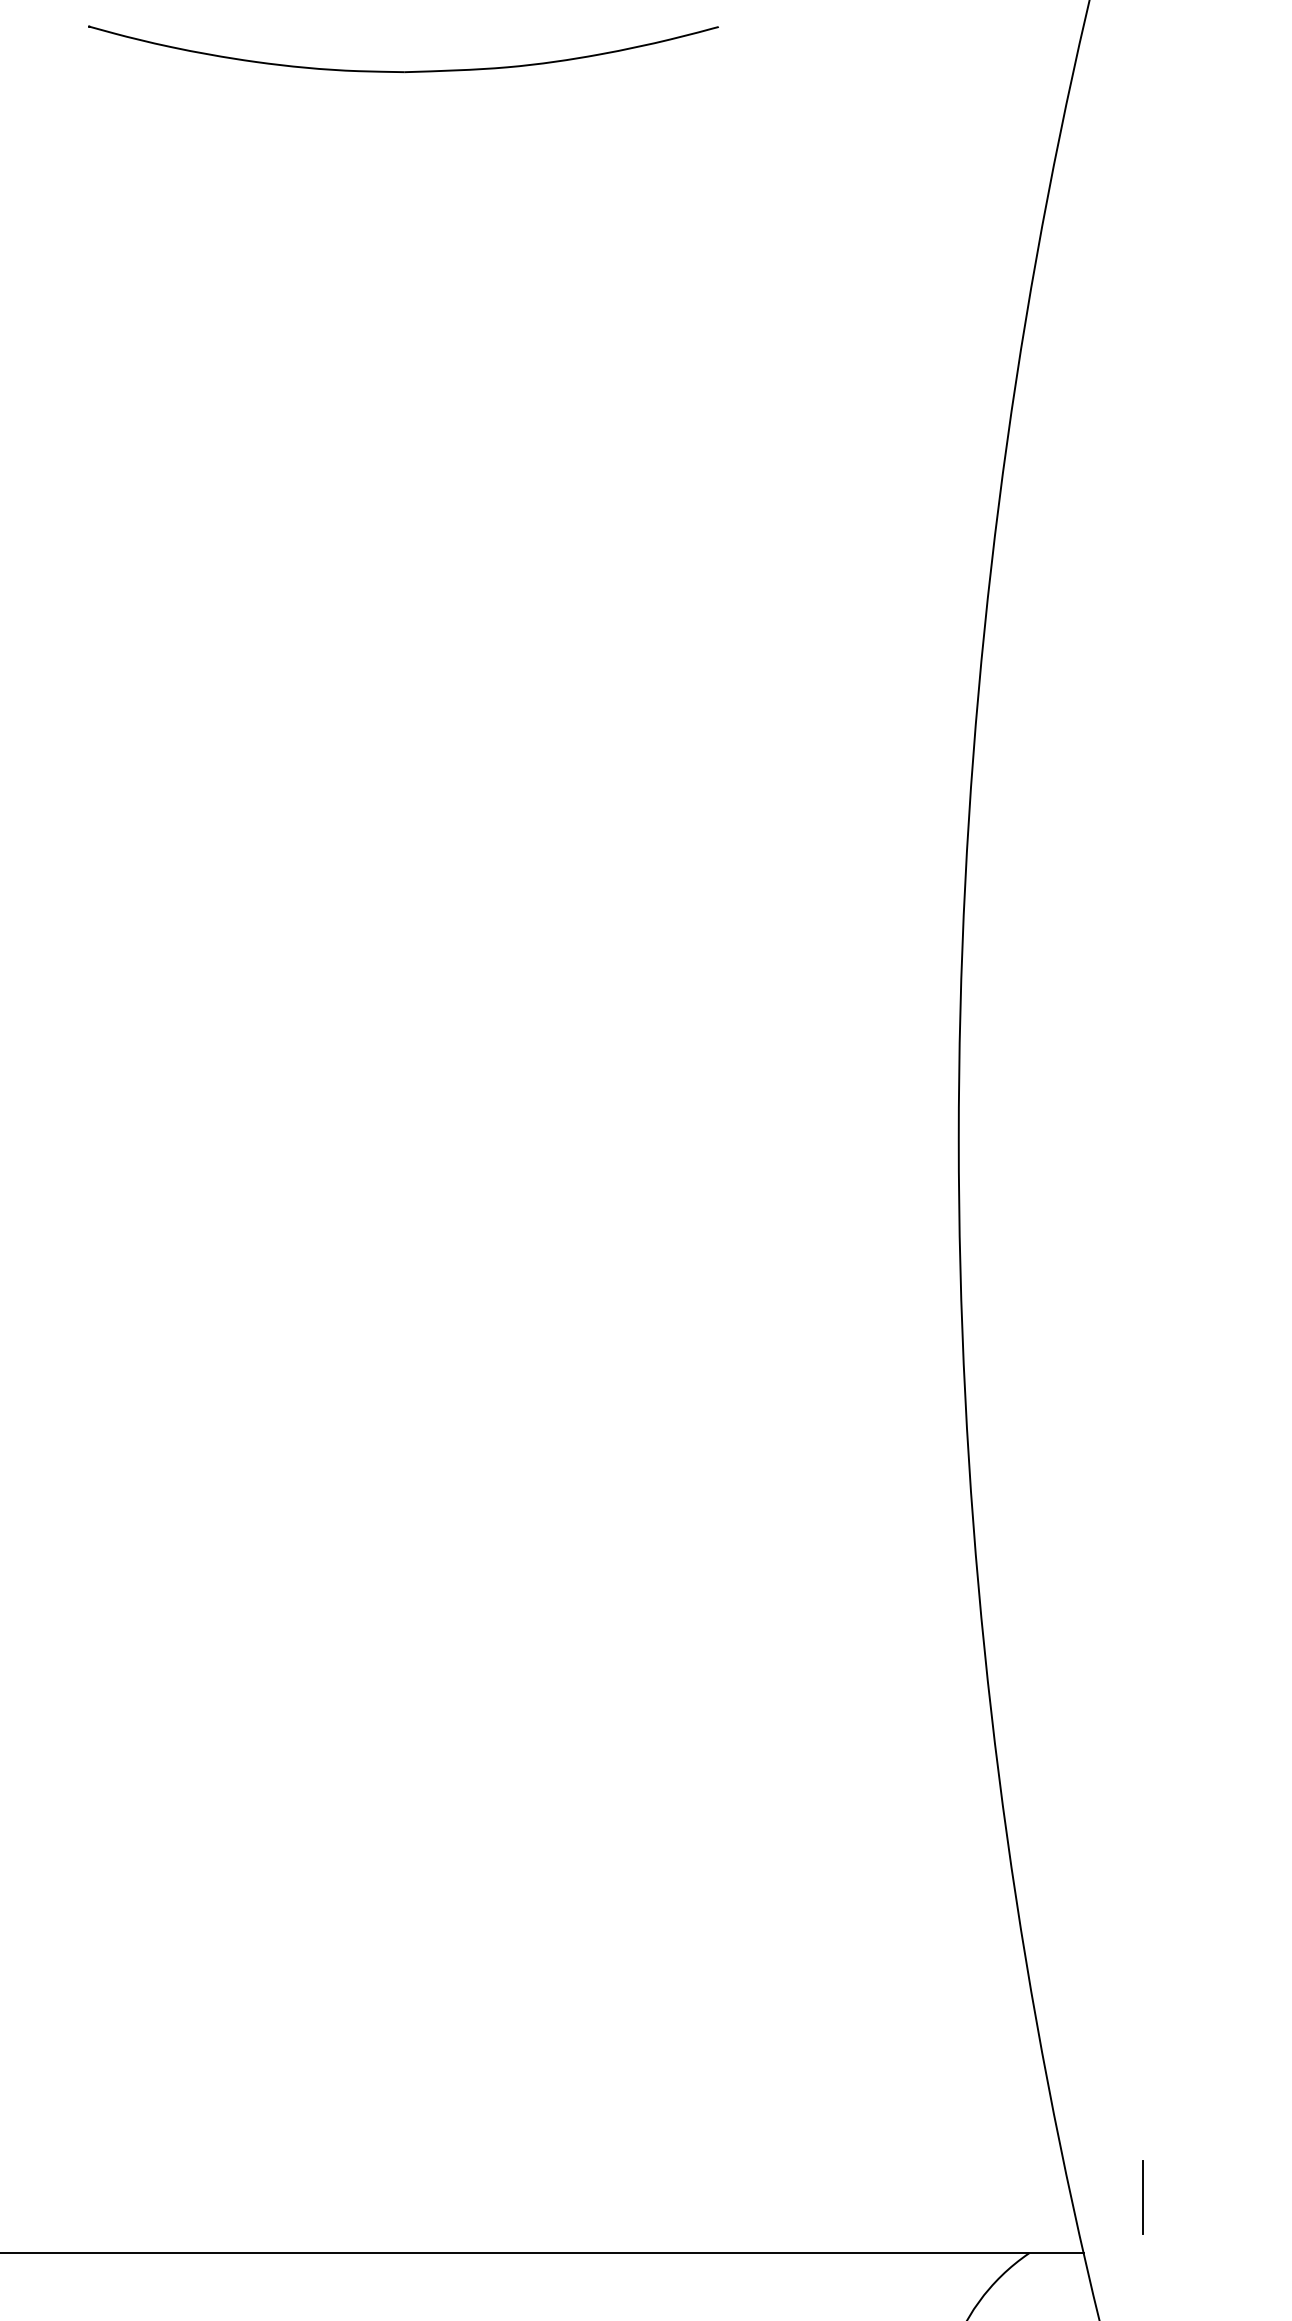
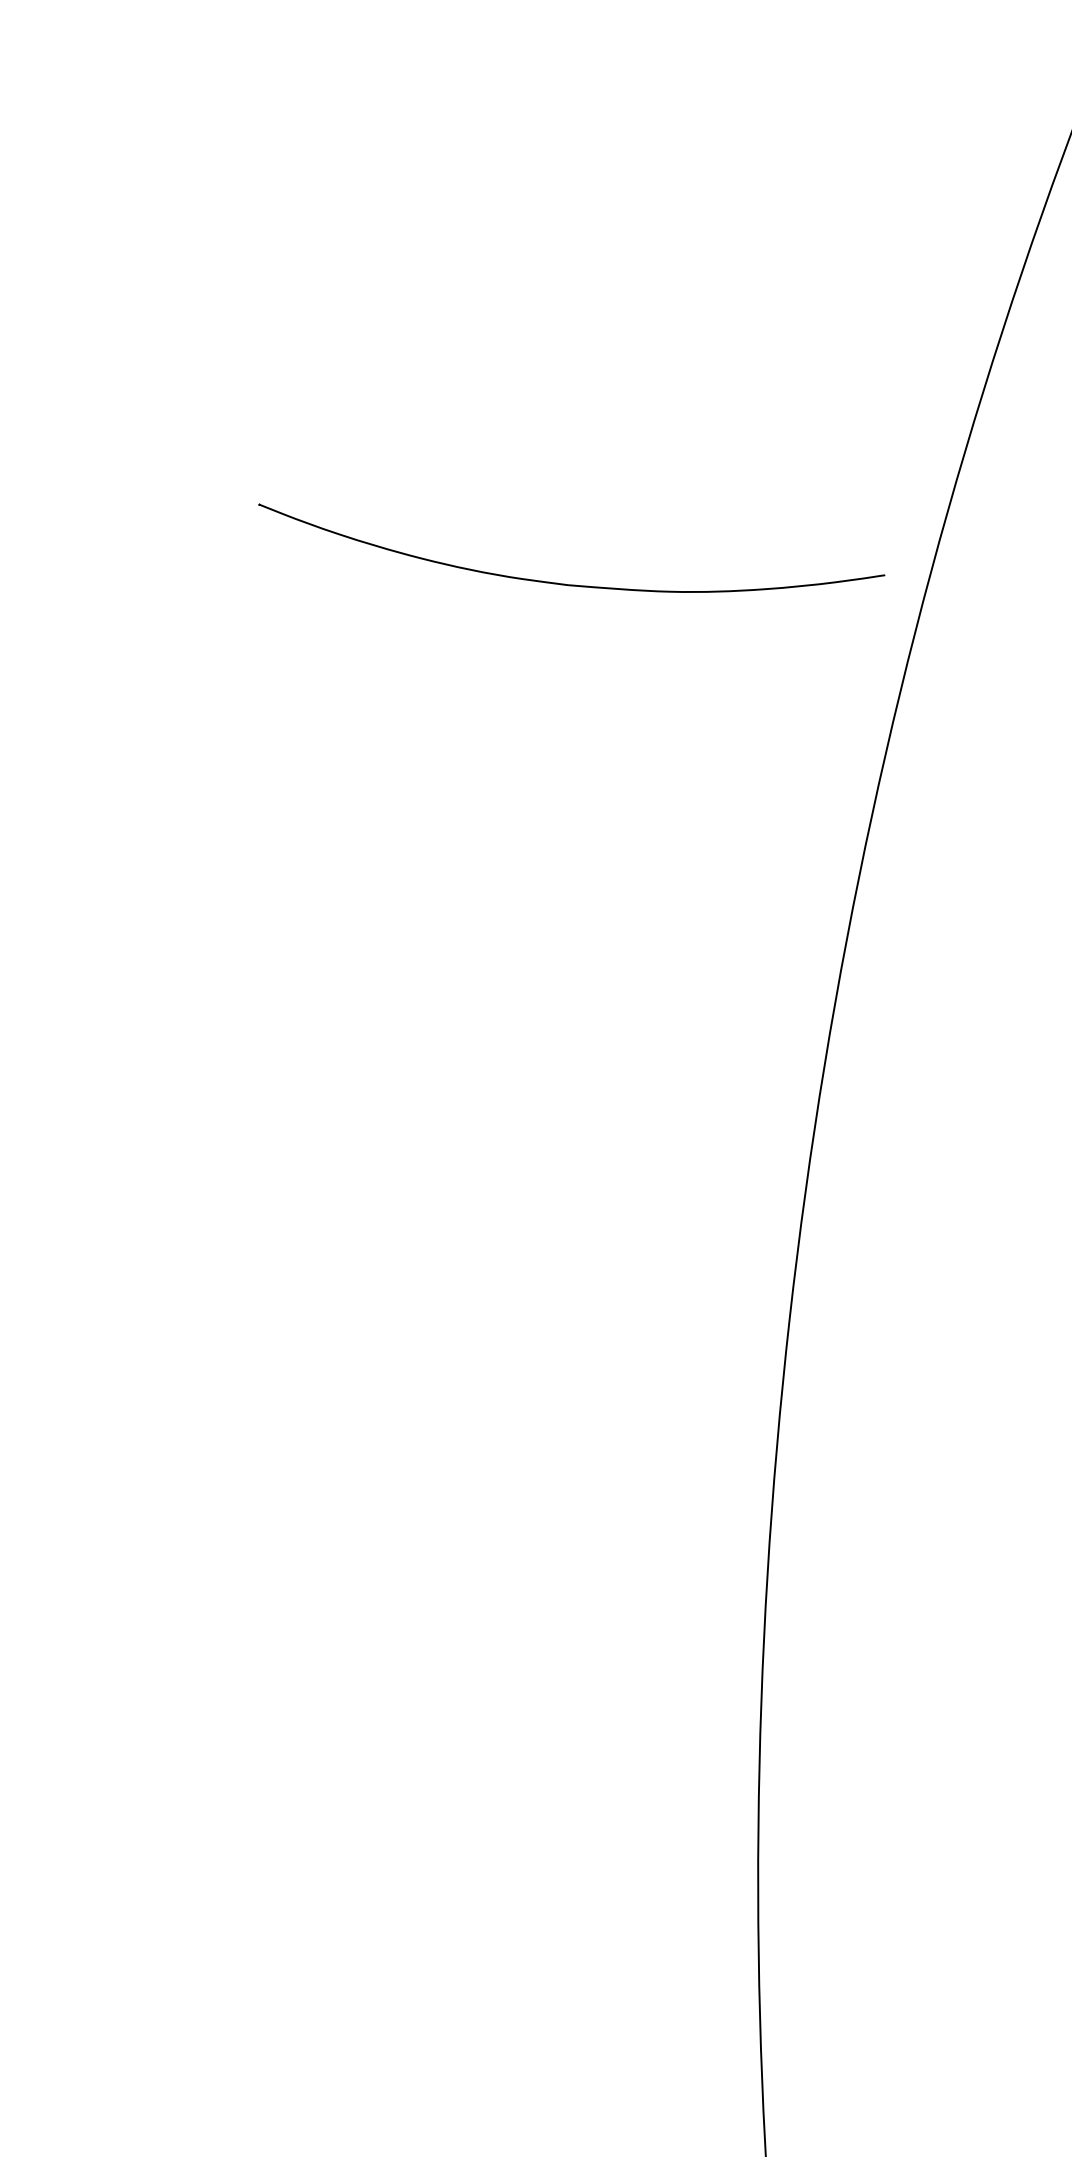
part: (403, 71) -> (566, 584), moved

